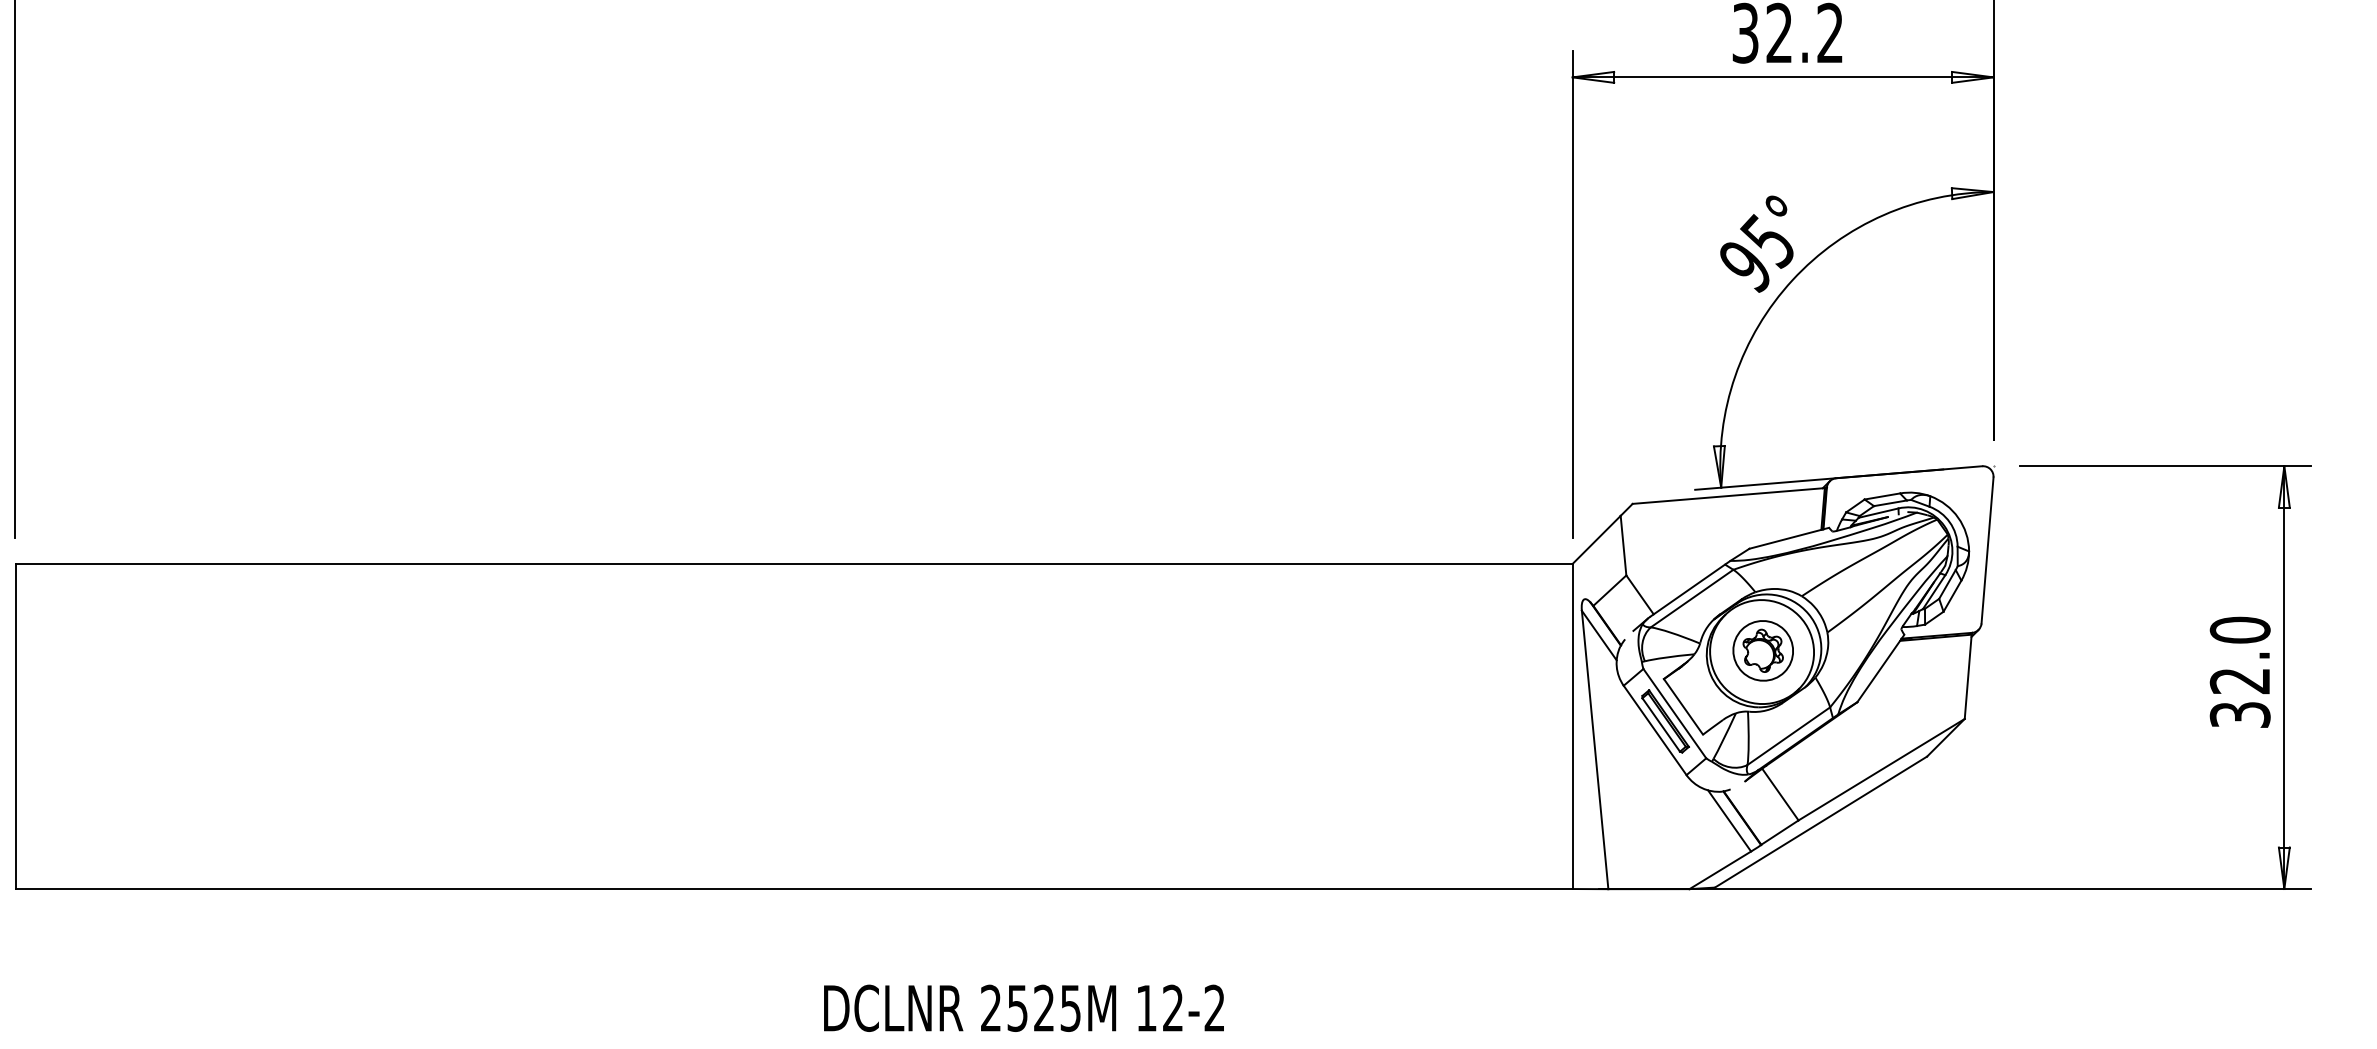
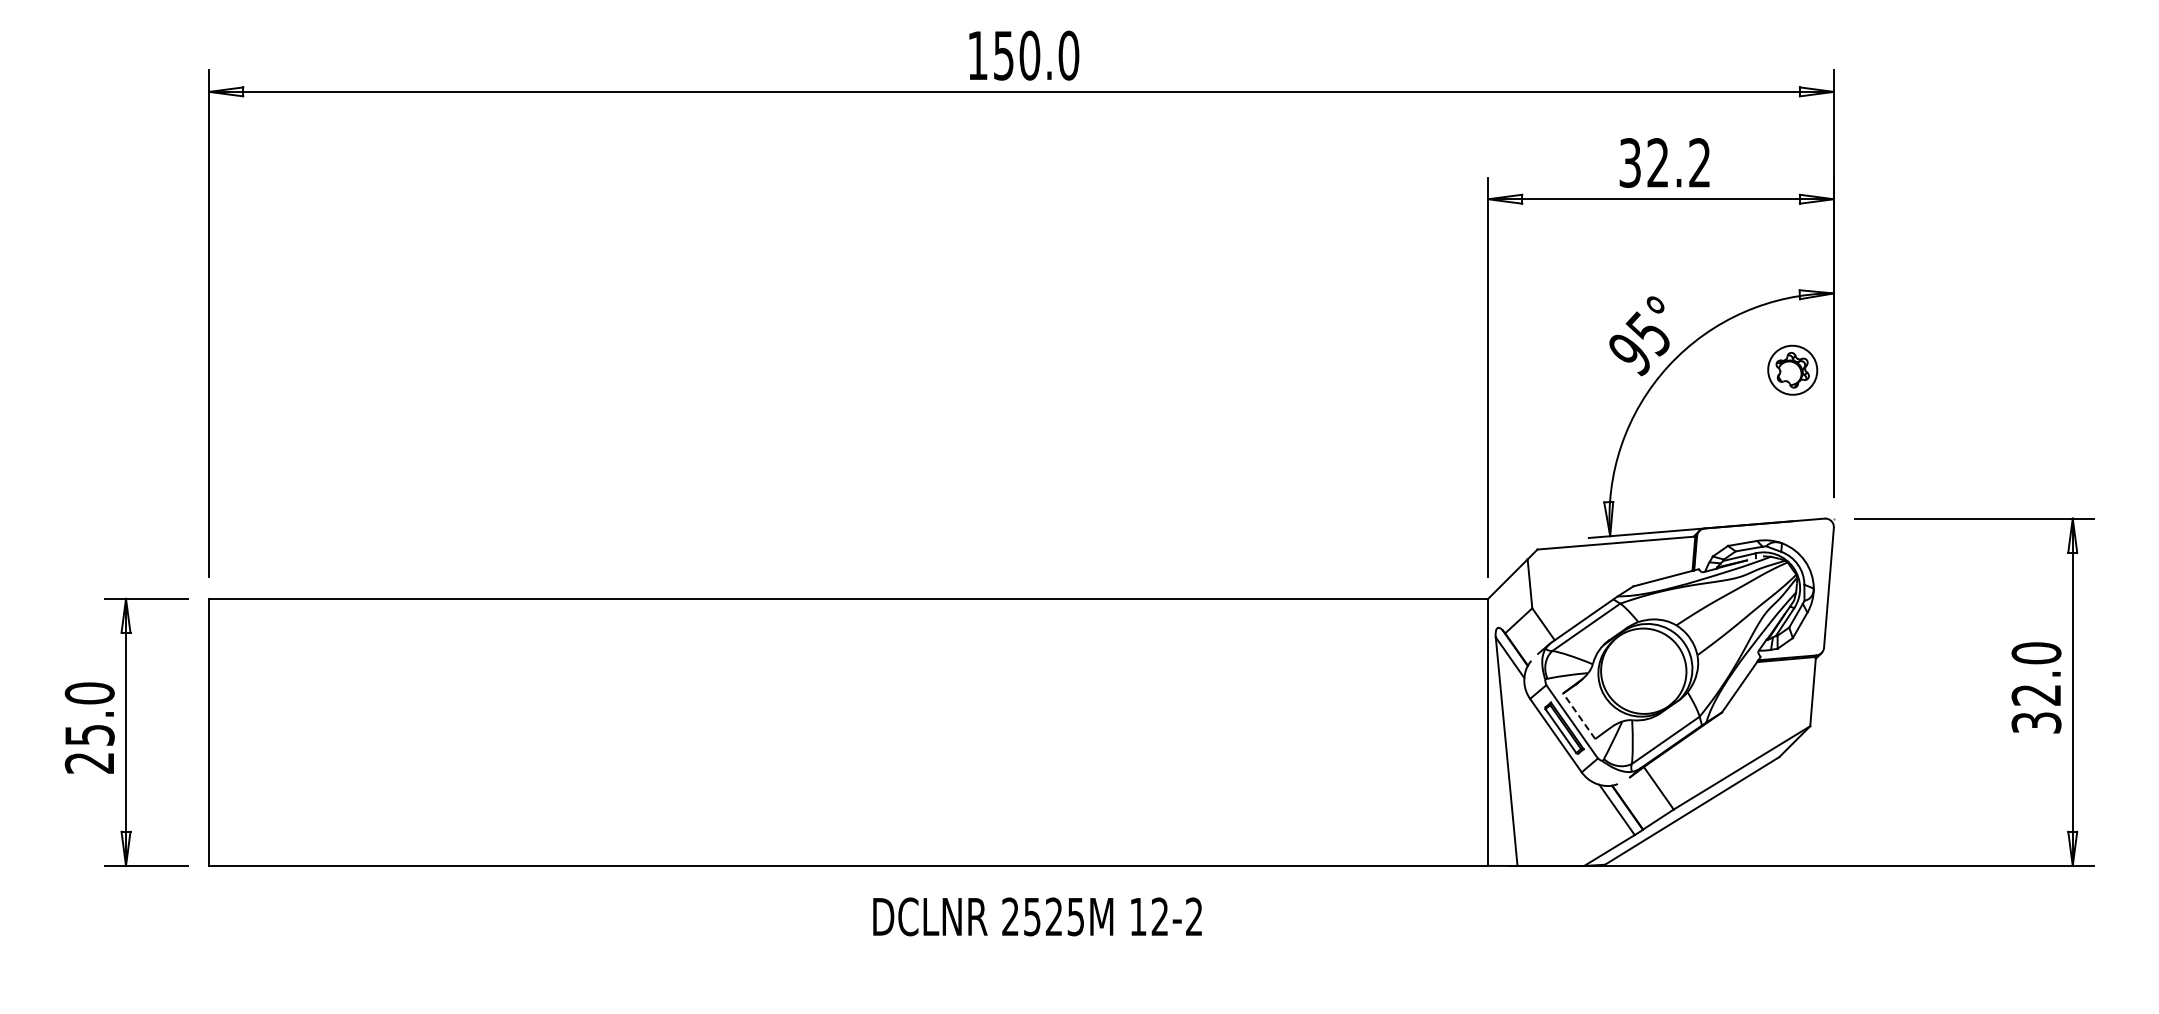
part: (1762, 649) -> (1792, 369), moved
line: (1683, 707) -> (1579, 716), solid -> dashed
text: (1023, 1007) -> (1037, 916), moved

